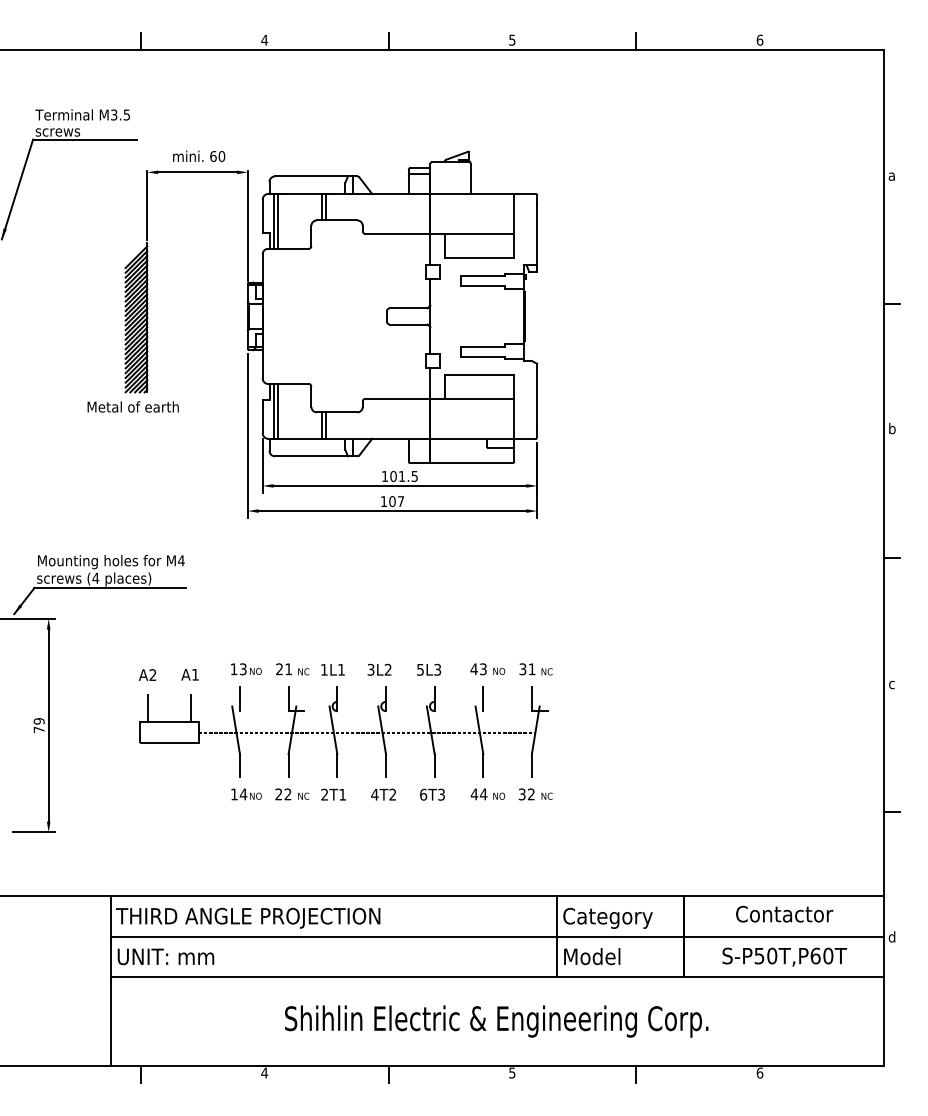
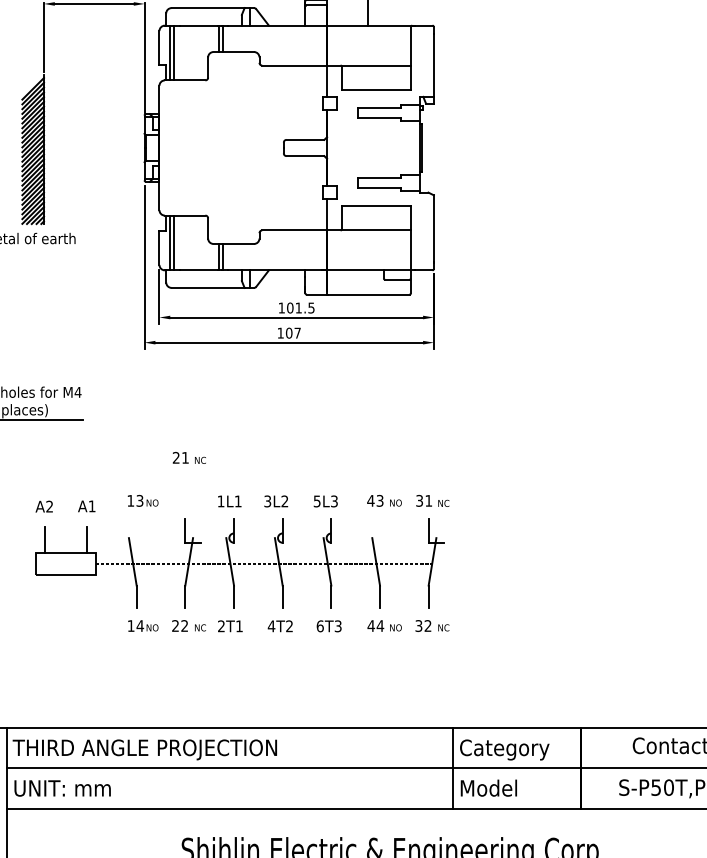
text: (292, 669) -> (189, 458), moved
line: (239, 698) -> (136, 530), removed
line: (483, 698) -> (380, 530), removed

